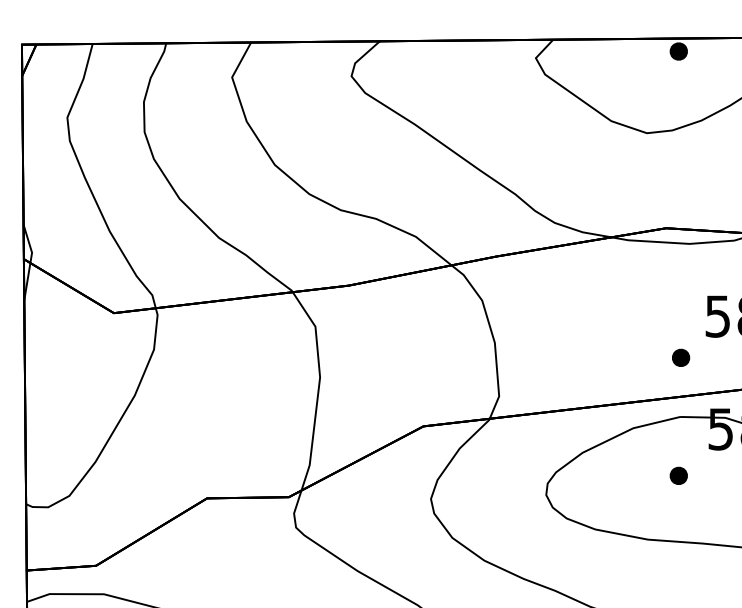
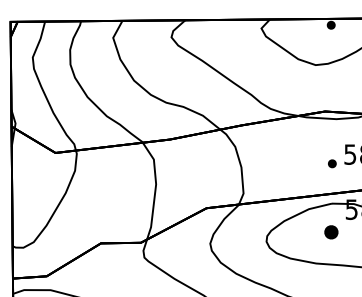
part: (681, 357) -> (332, 163), moved
part: (677, 476) -> (330, 232), size x1.6

